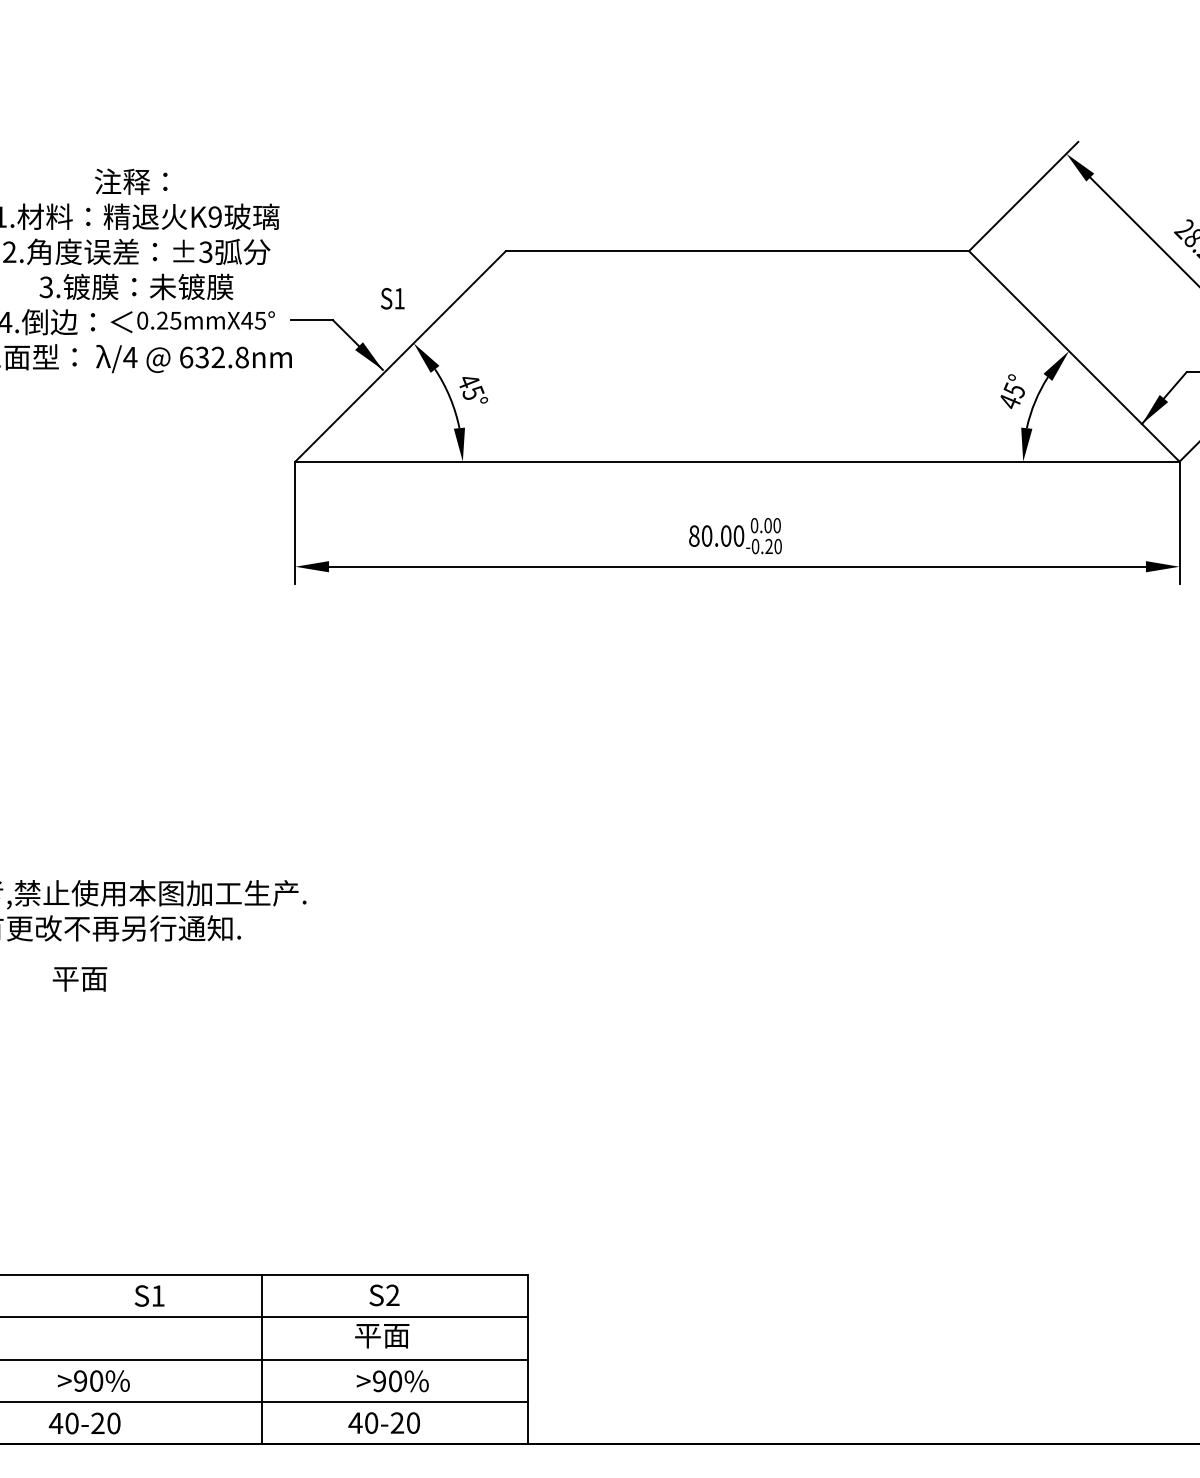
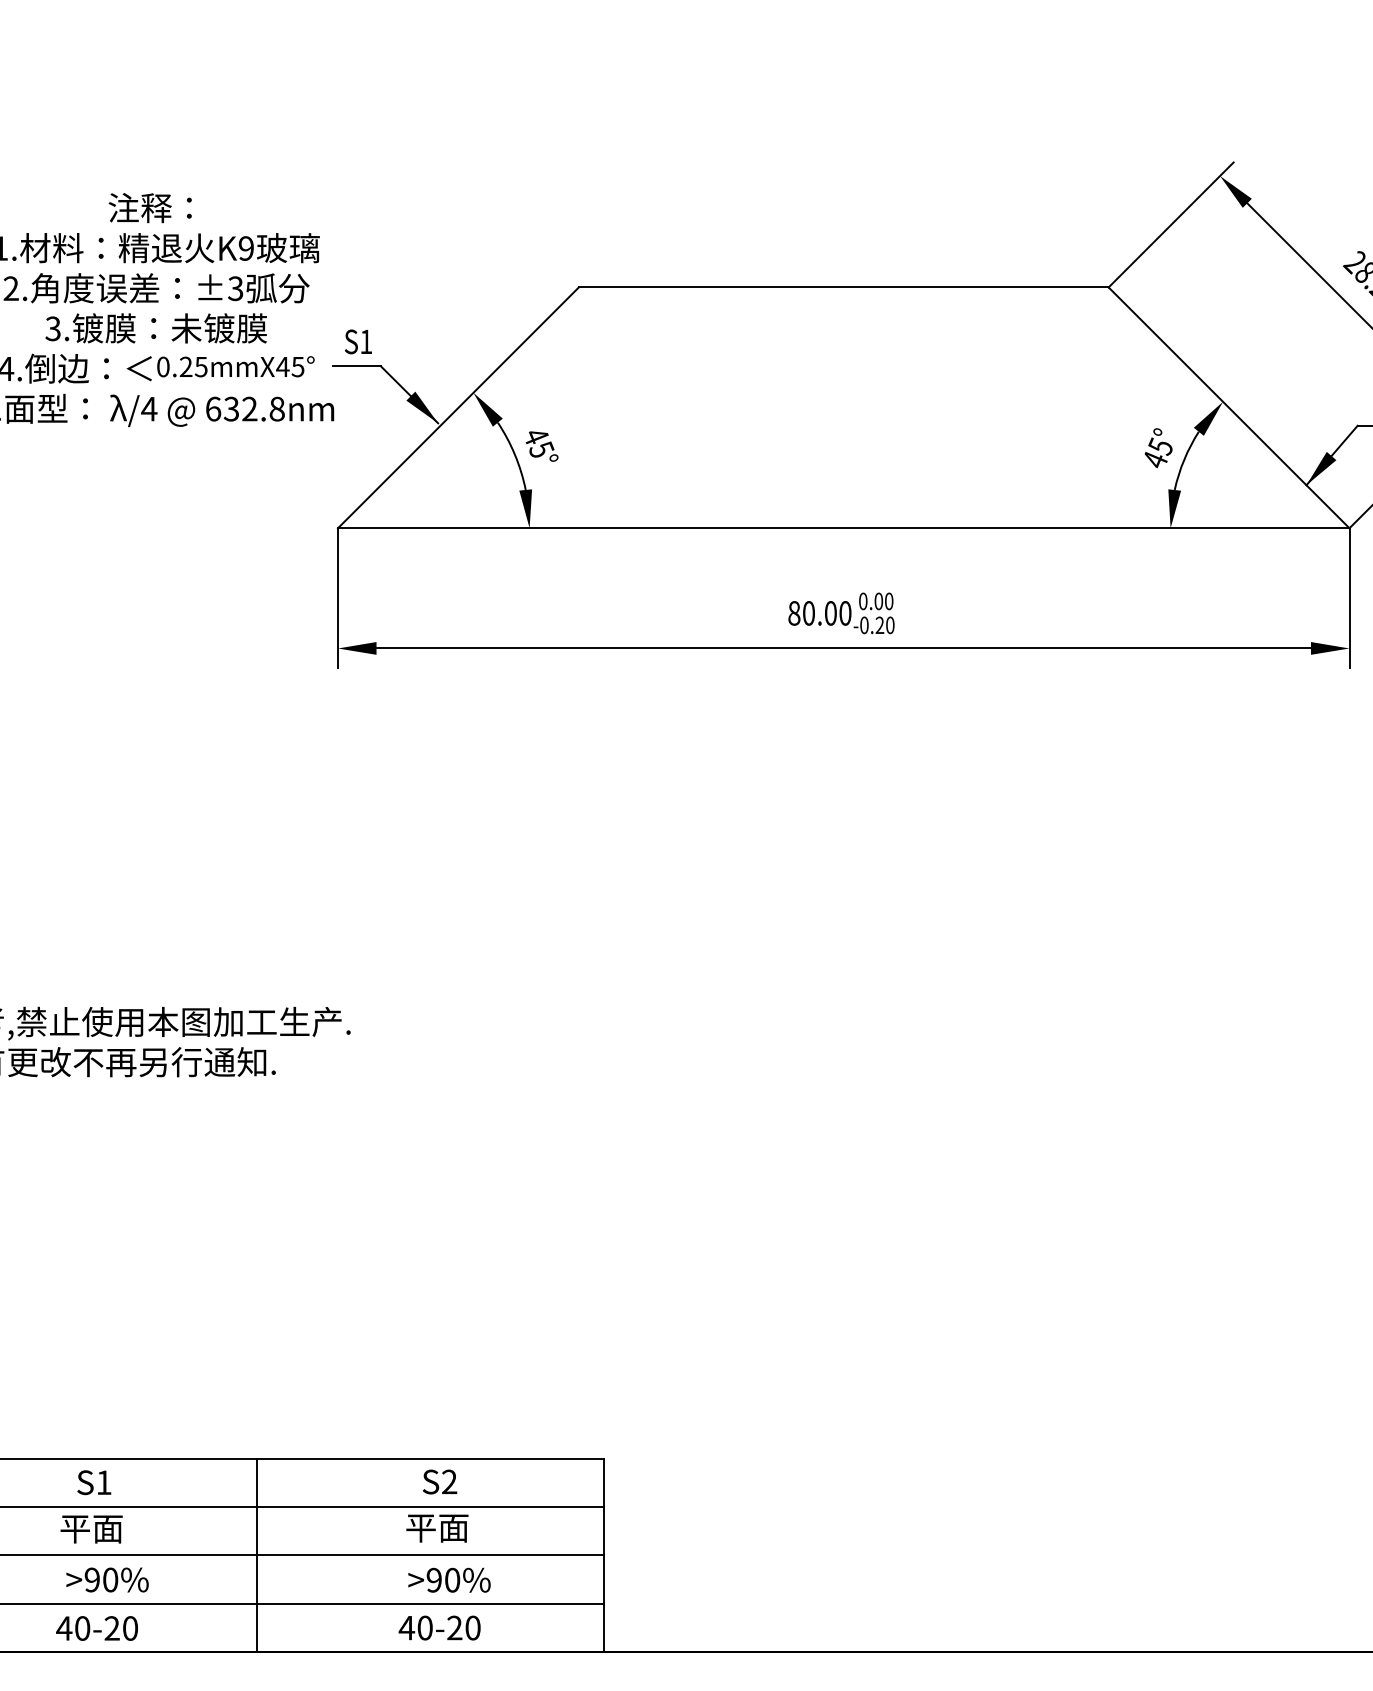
text: (392, 298) -> (358, 341), moved
text: (79, 979) -> (91, 1529), moved
text: (149, 1295) -> (94, 1482), moved
line: (262, 1359) -> (257, 1555), moved

